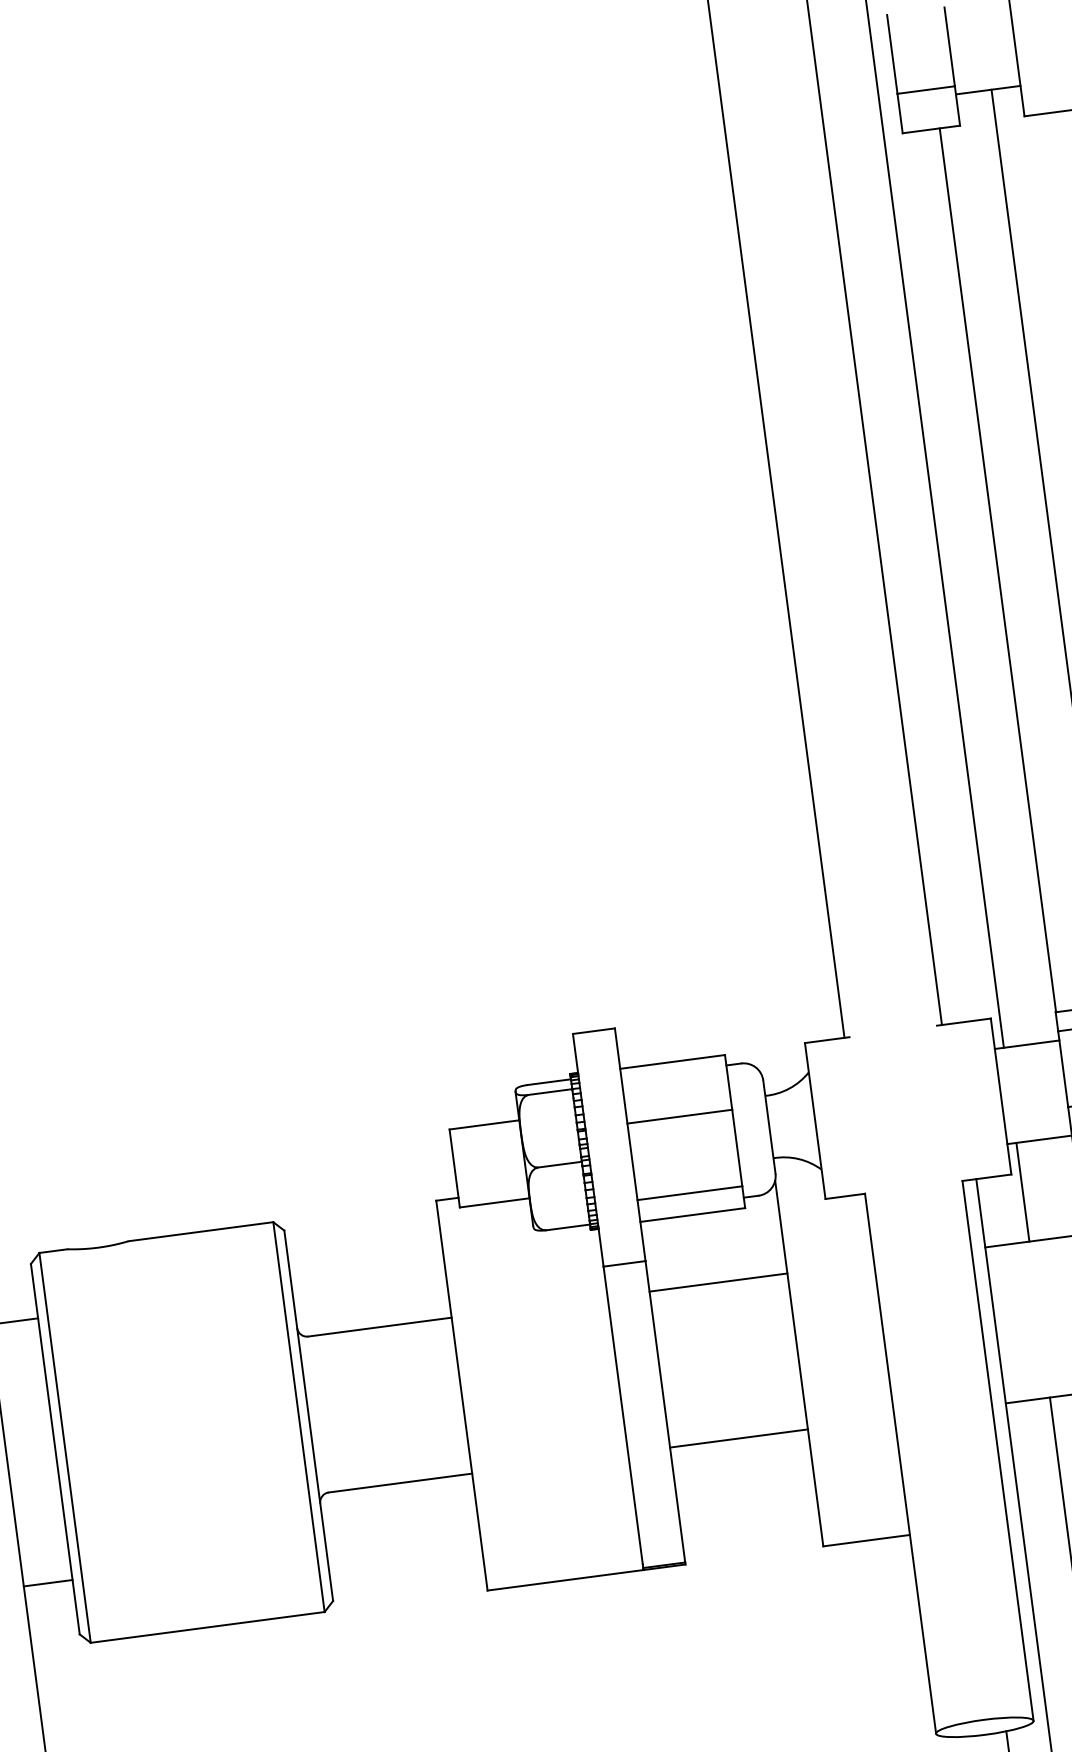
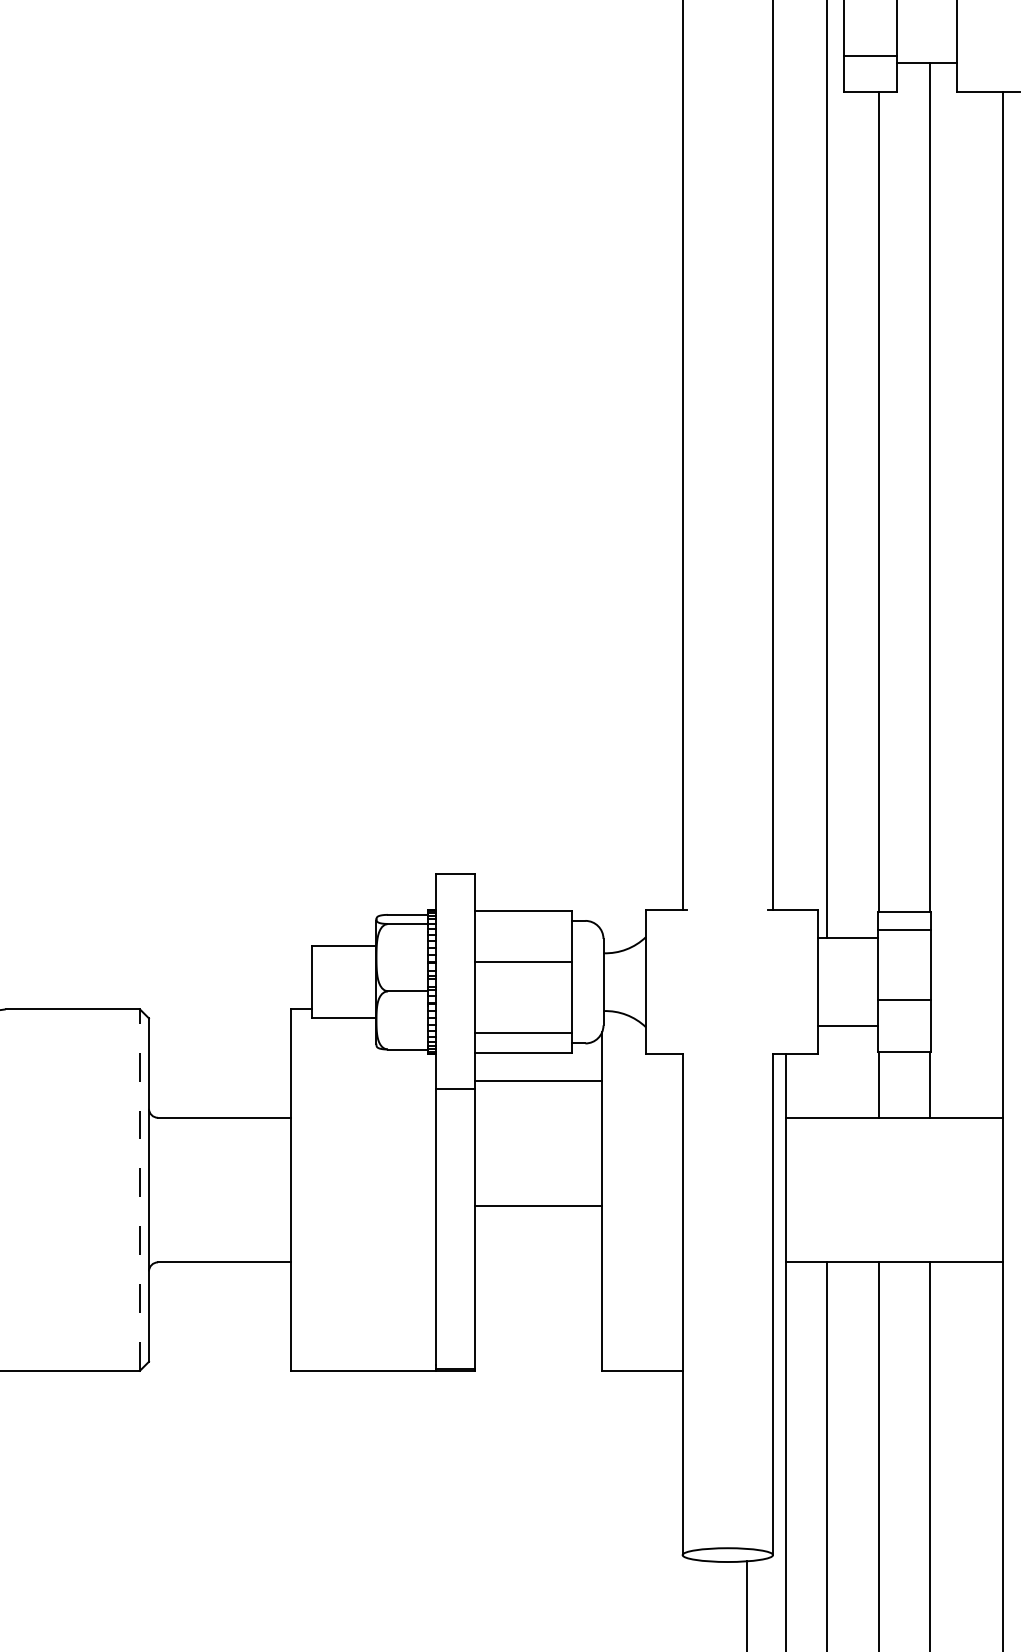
line: (1022, 1191) -> (826, 1071), removed
line: (718, 1282) -> (538, 1080), moved
line: (298, 1417) -> (139, 1190), solid -> dashed
line: (739, 1438) -> (538, 1206), moved

